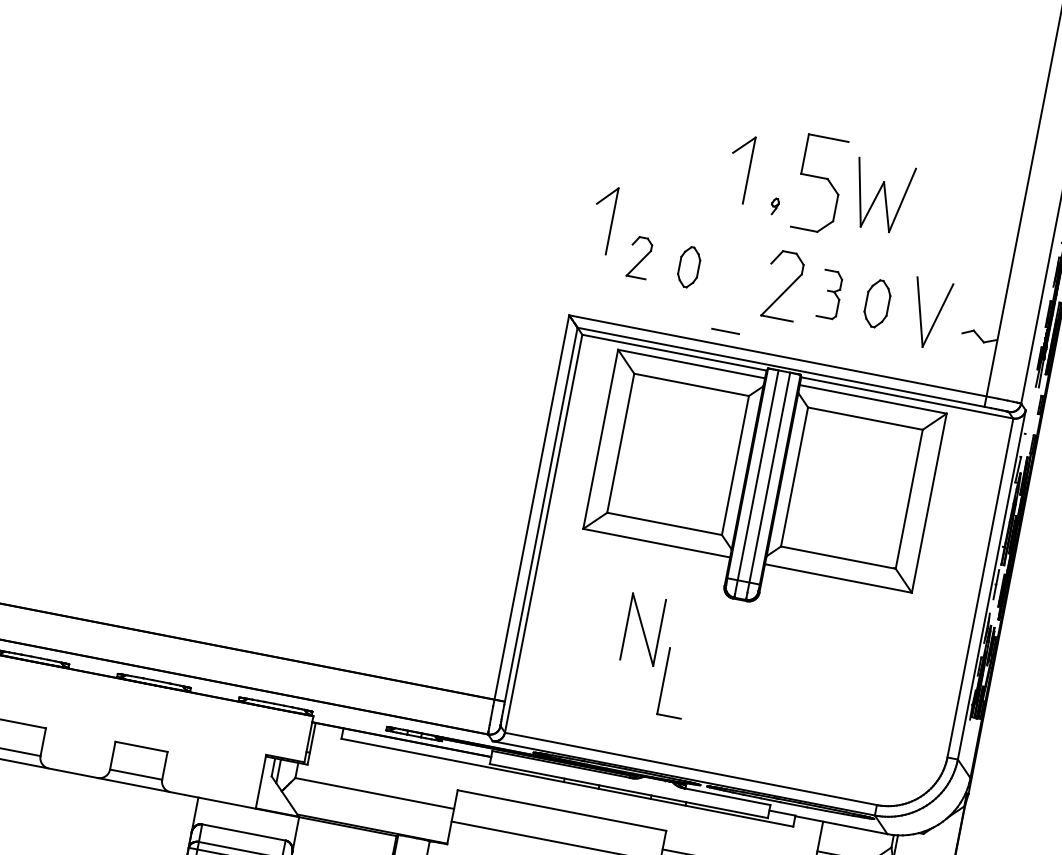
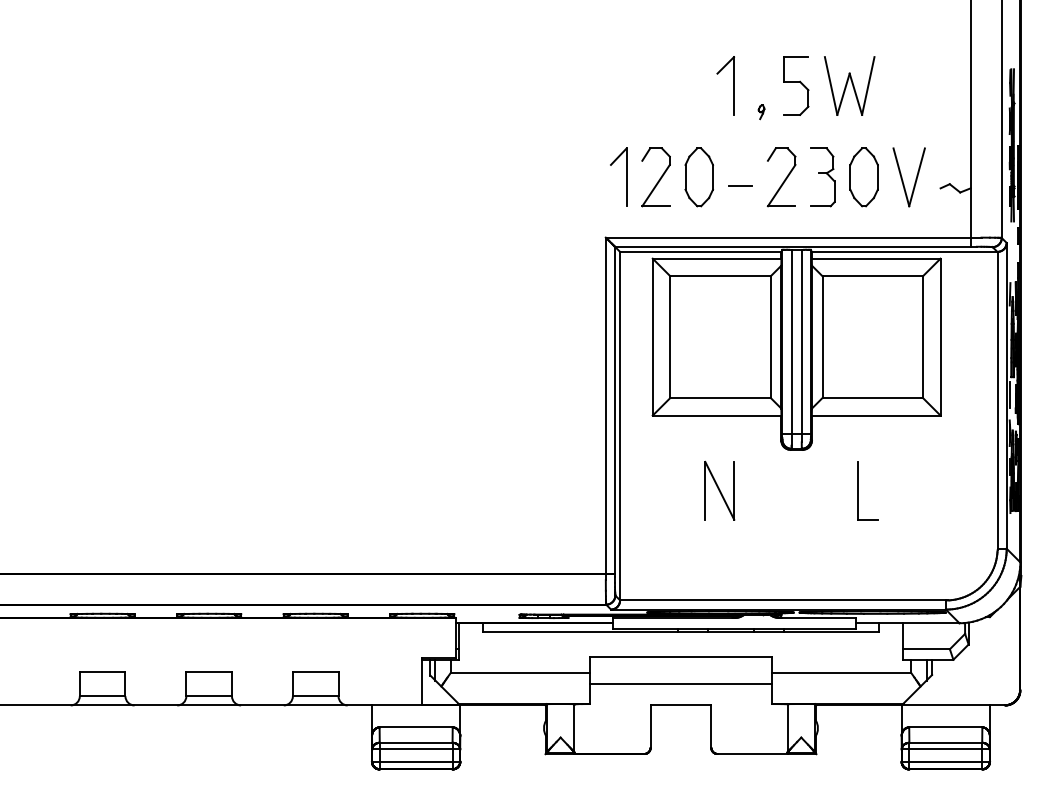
part: (820, 183) -> (796, 85), size x0.71
part: (612, 220) -> (626, 176), moved
part: (639, 257) -> (655, 177), size x1.67
part: (688, 267) -> (698, 177), size x1.67
part: (829, 294) -> (822, 177), size x1.43
part: (876, 303) -> (863, 177), size x1.43
line: (725, 331) -> (740, 185), moved
part: (664, 680) -> (858, 490), moved

